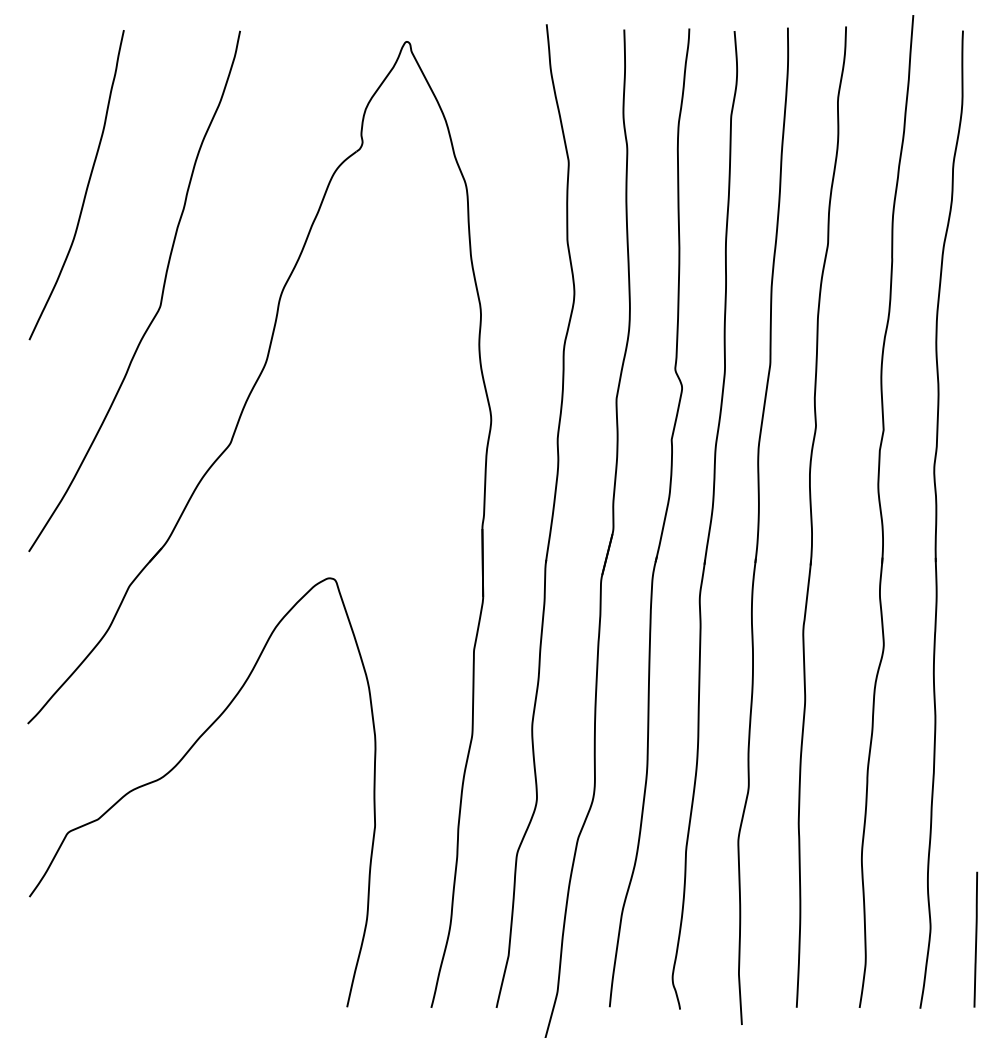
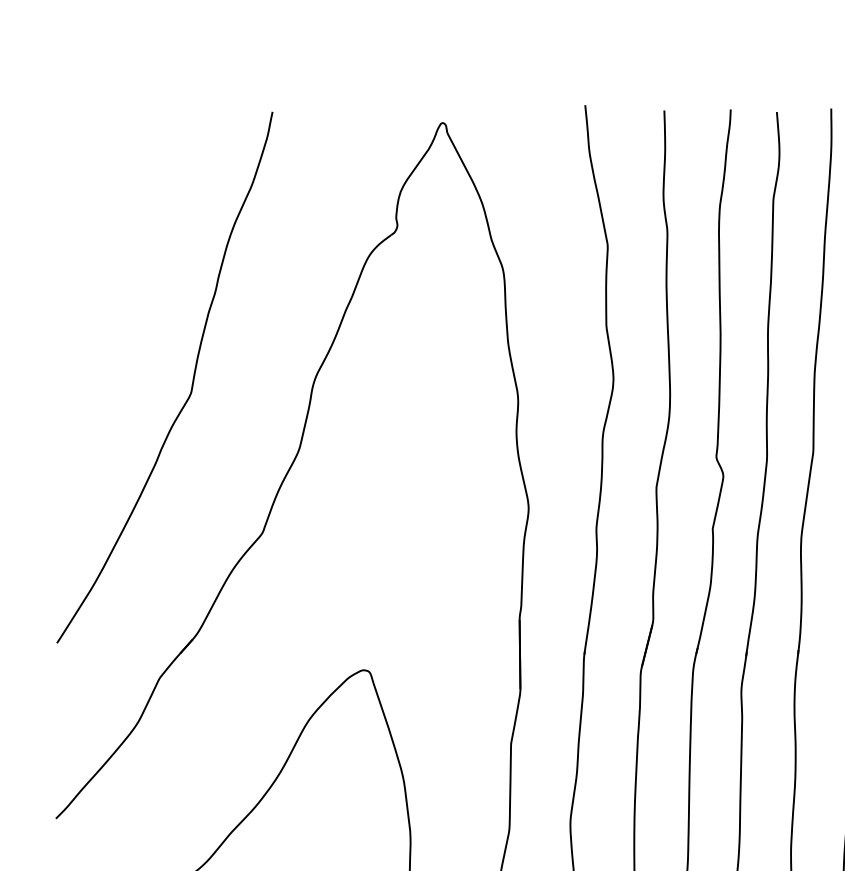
curve: (86, 186) -> (115, 270), removed

